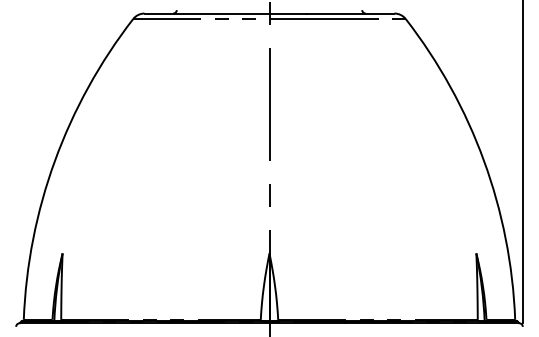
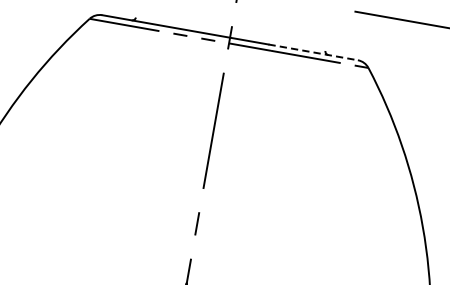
line: (350, 13) -> (312, 52), solid -> dashed

